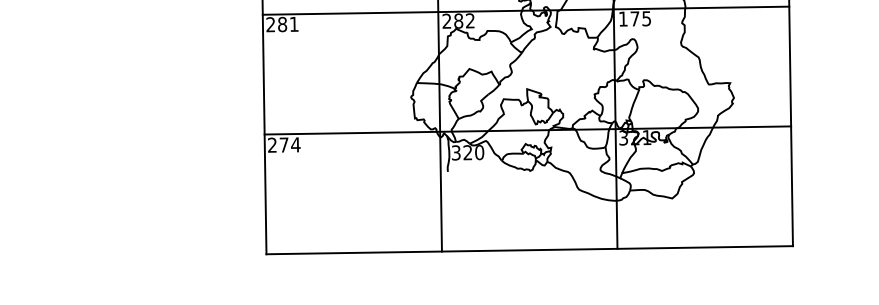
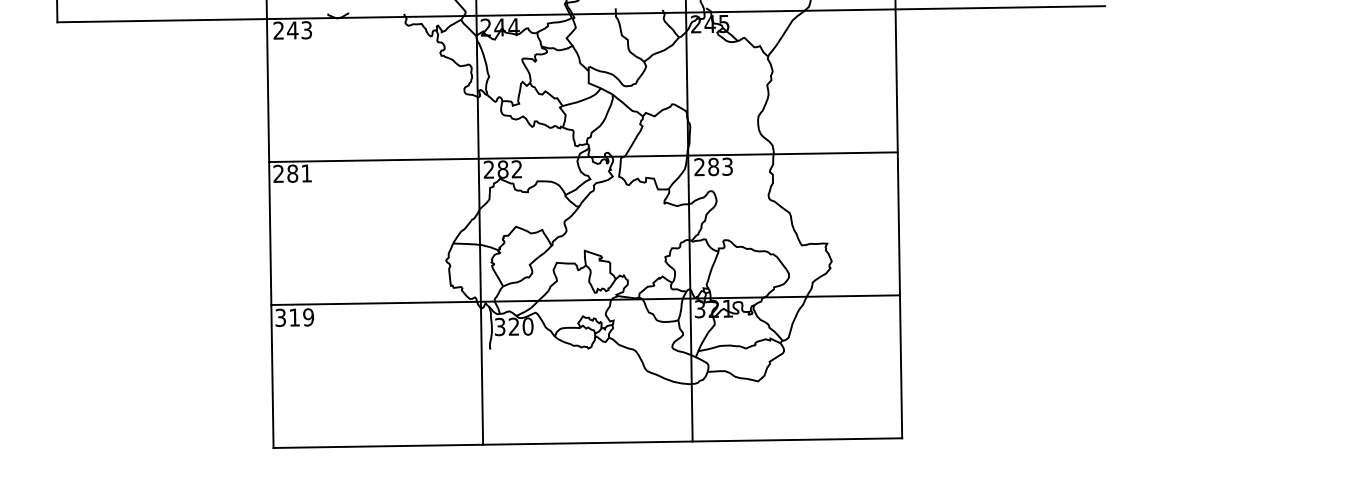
text: (634, 18) -> (713, 166), 175 -> 283
text: (284, 144) -> (294, 317), 274 -> 319

